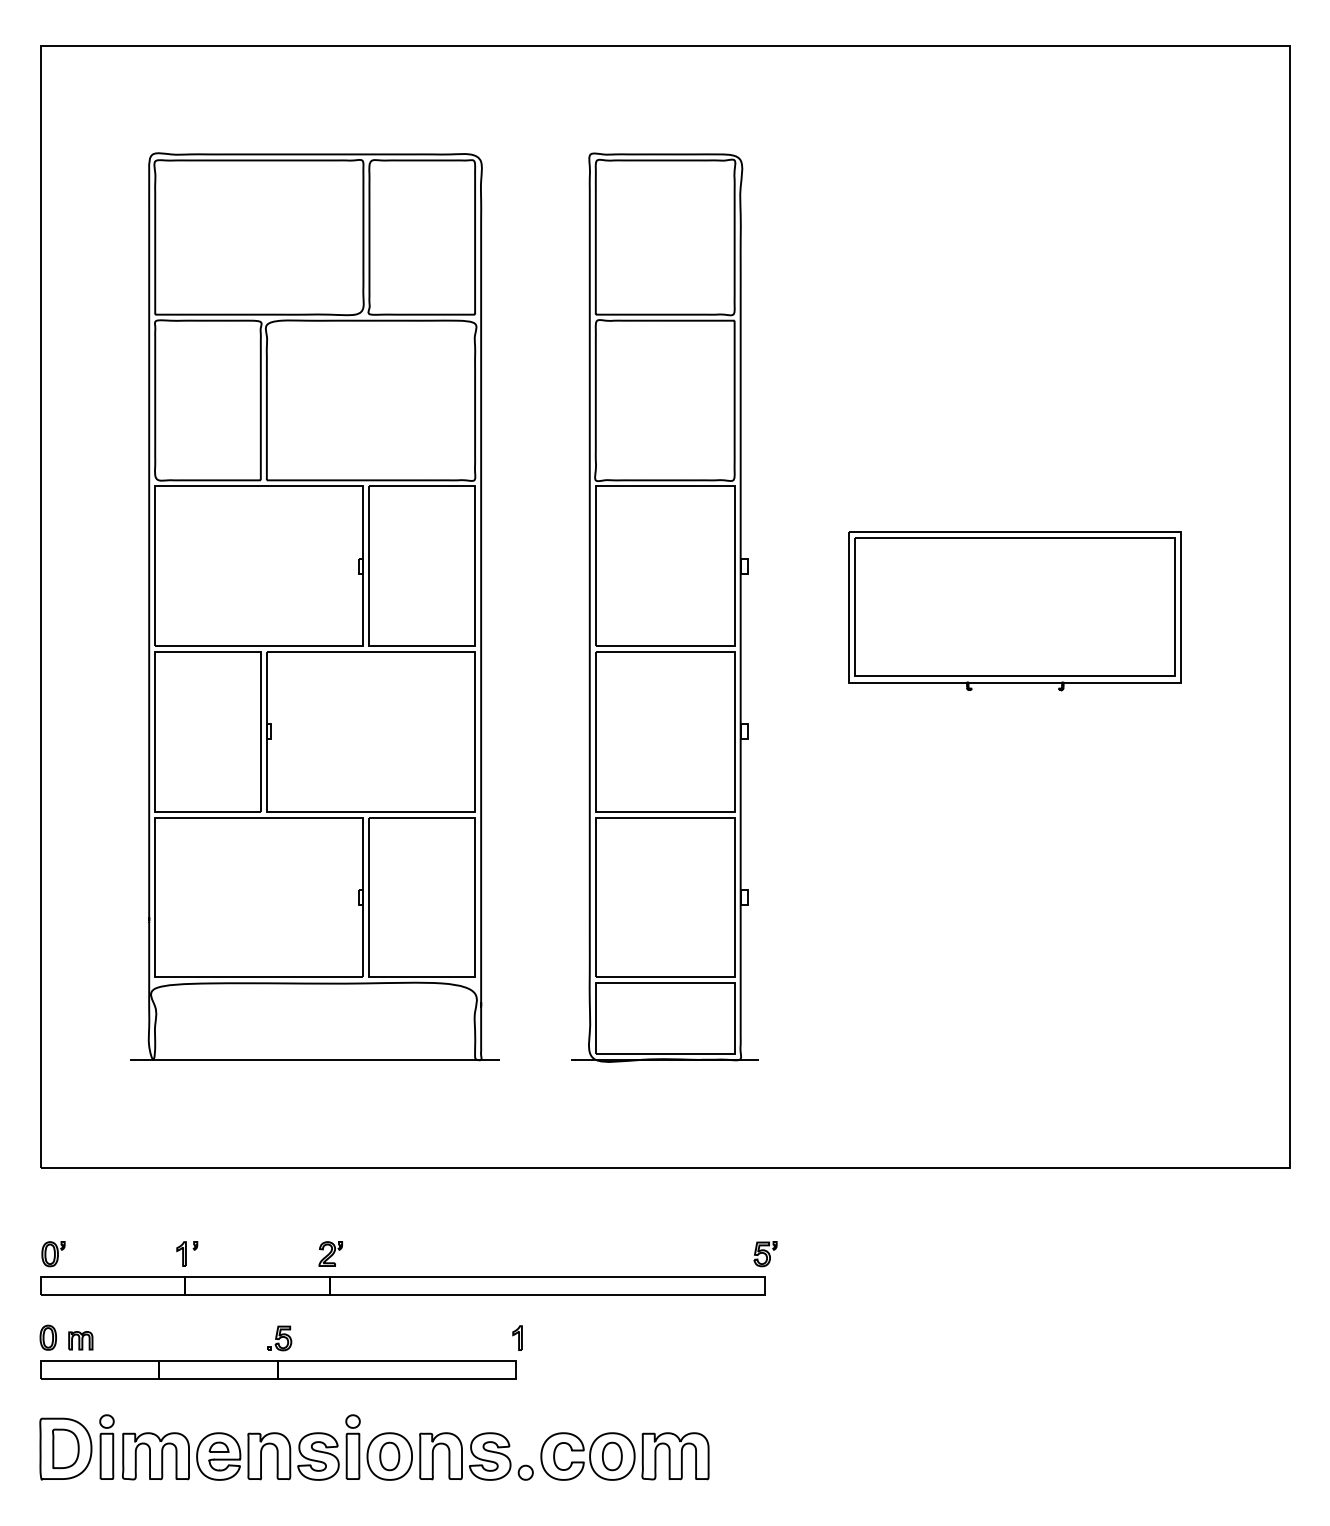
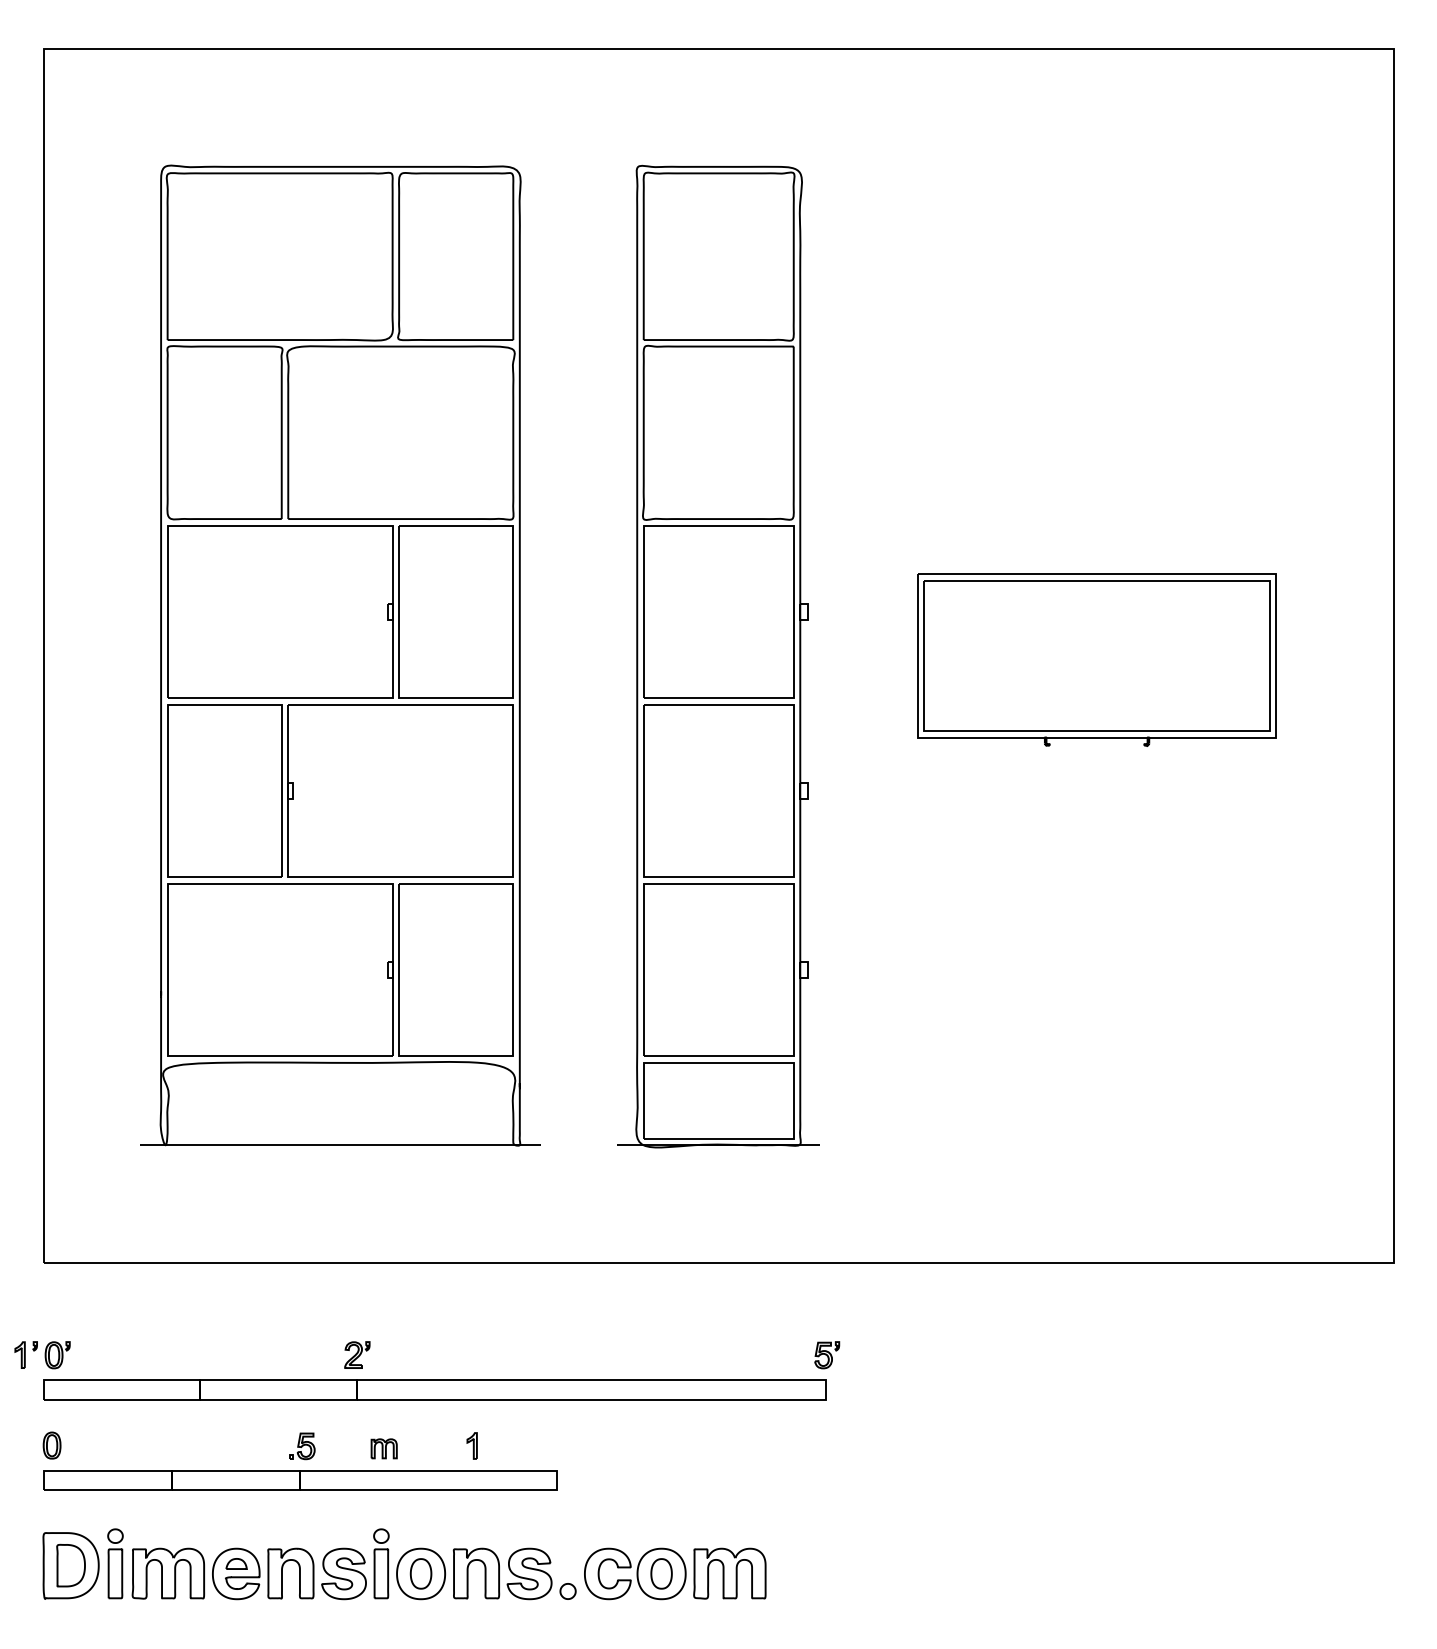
part: (186, 1253) -> (25, 1354), moved
part: (516, 1337) -> (471, 1445), moved
part: (80, 1340) -> (383, 1448), moved

